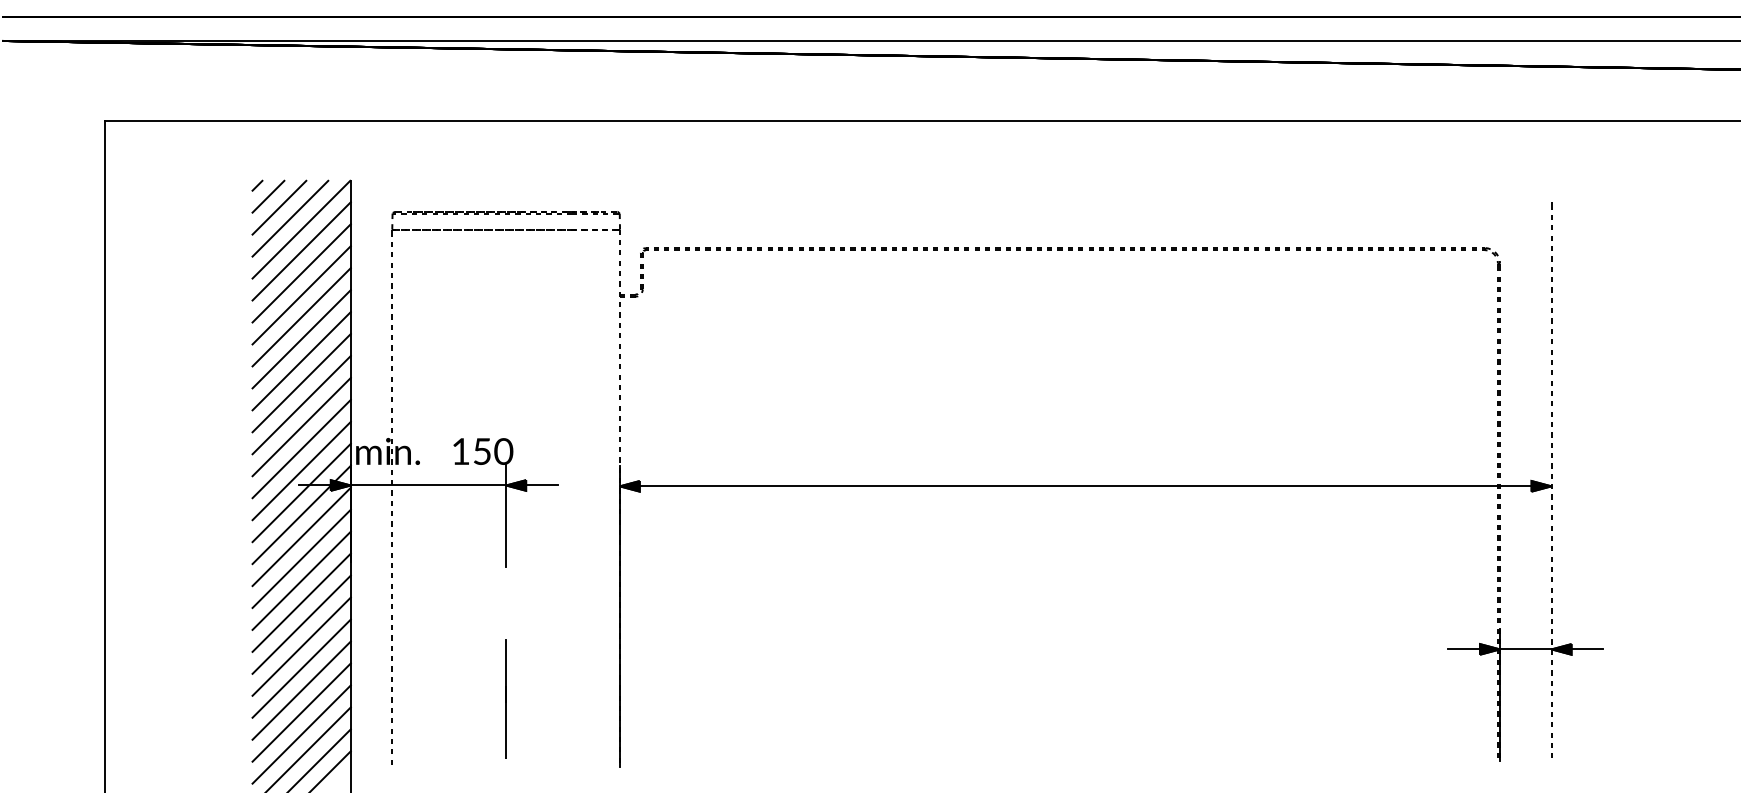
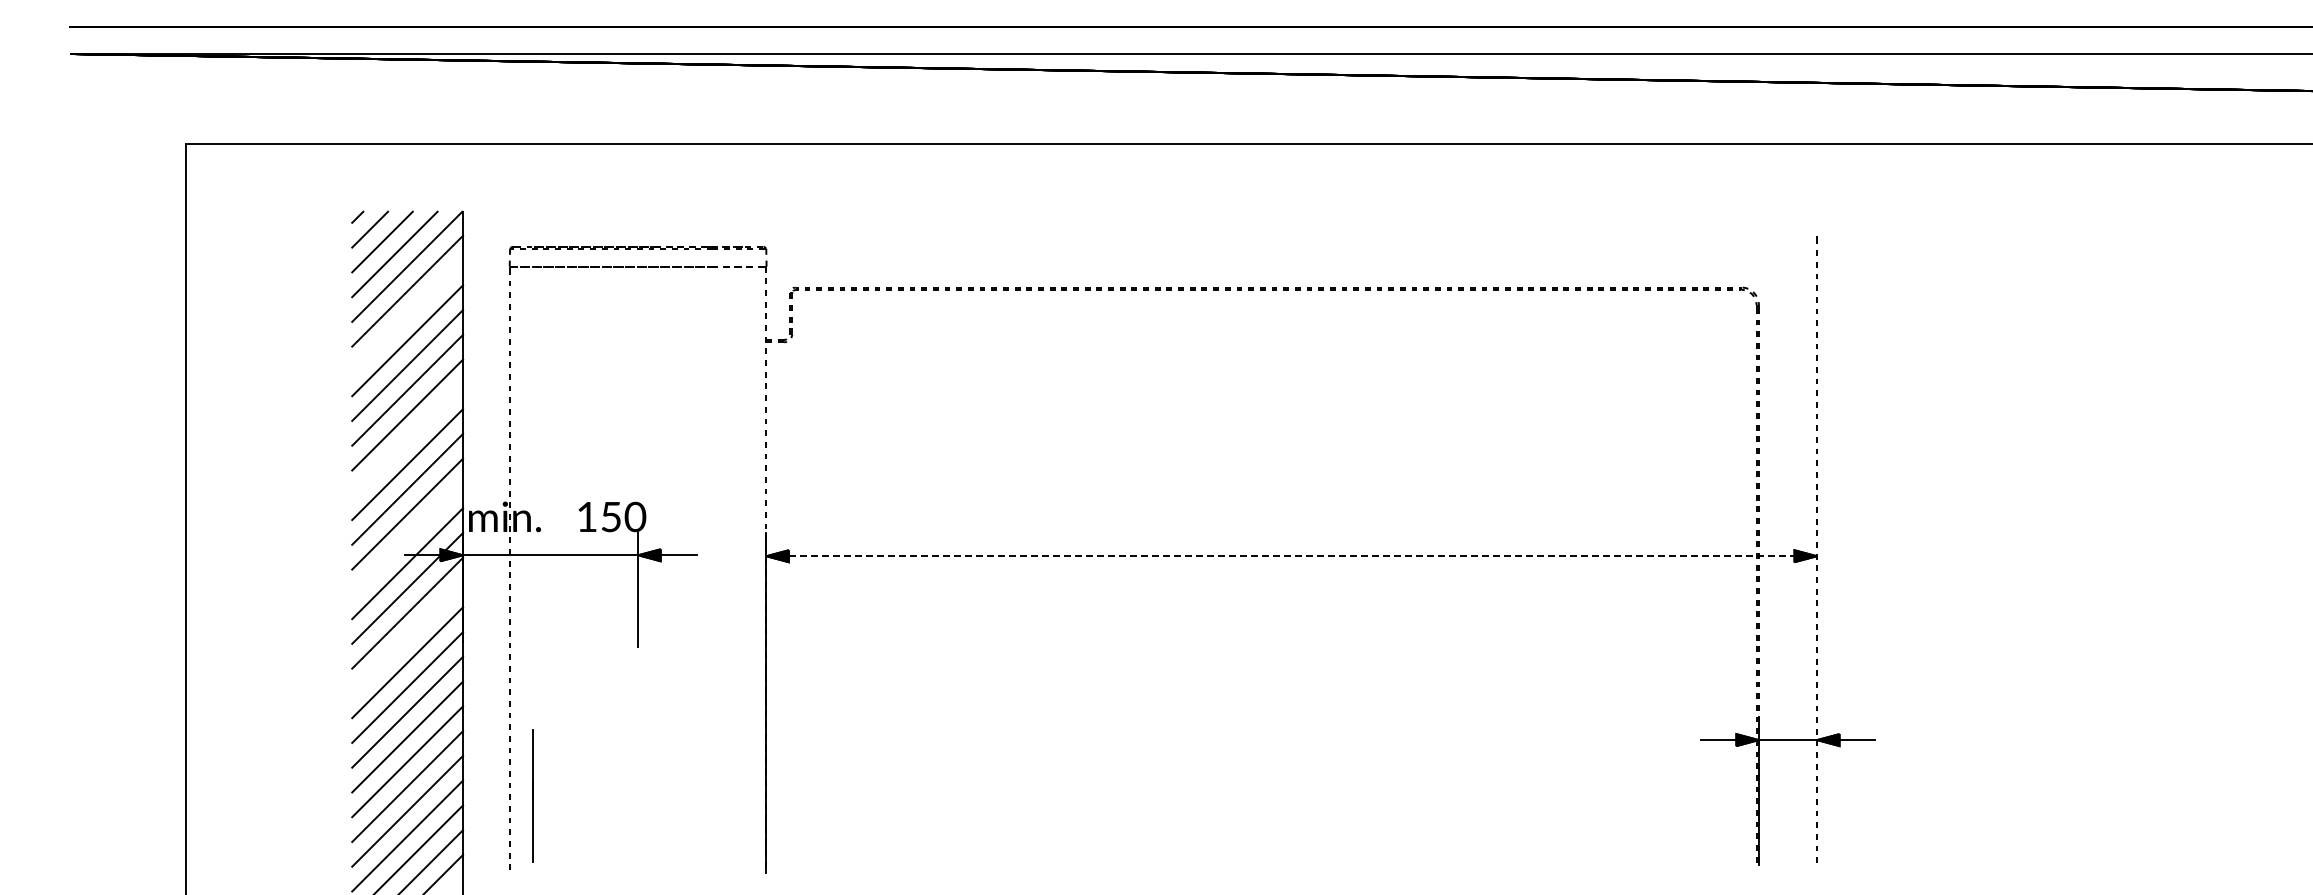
line: (301, 272) -> (407, 315), removed
line: (301, 382) -> (407, 439), removed
line: (301, 470) -> (407, 538), removed
line: (1085, 486) -> (1291, 556), solid -> dashed
line: (301, 558) -> (407, 637), removed
line: (505, 698) -> (532, 795), moved

